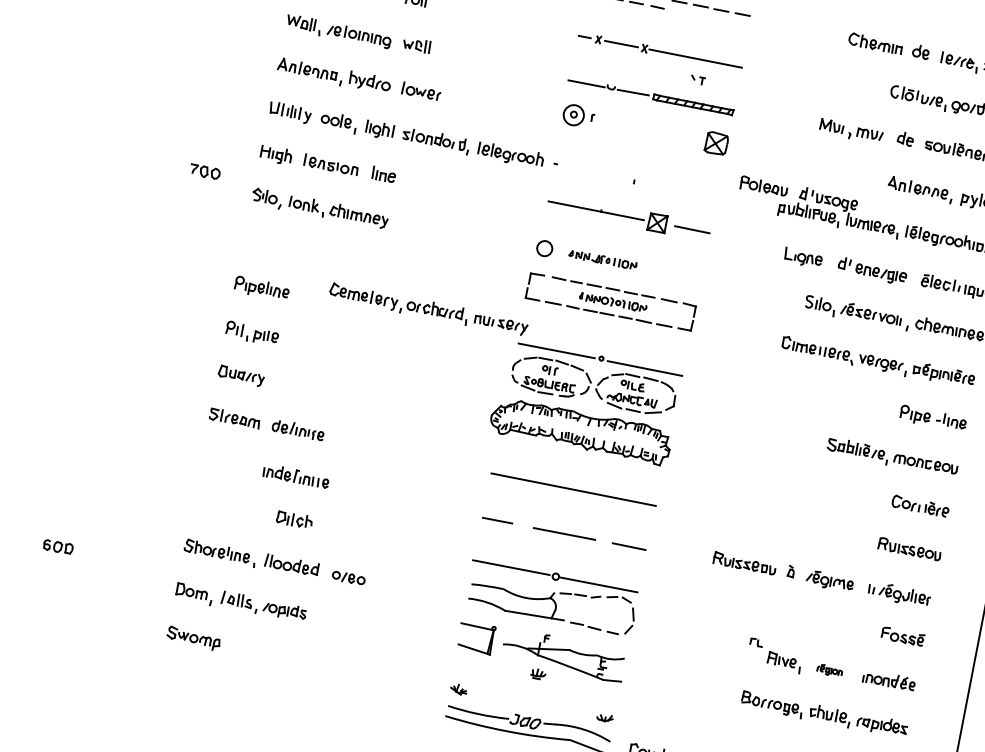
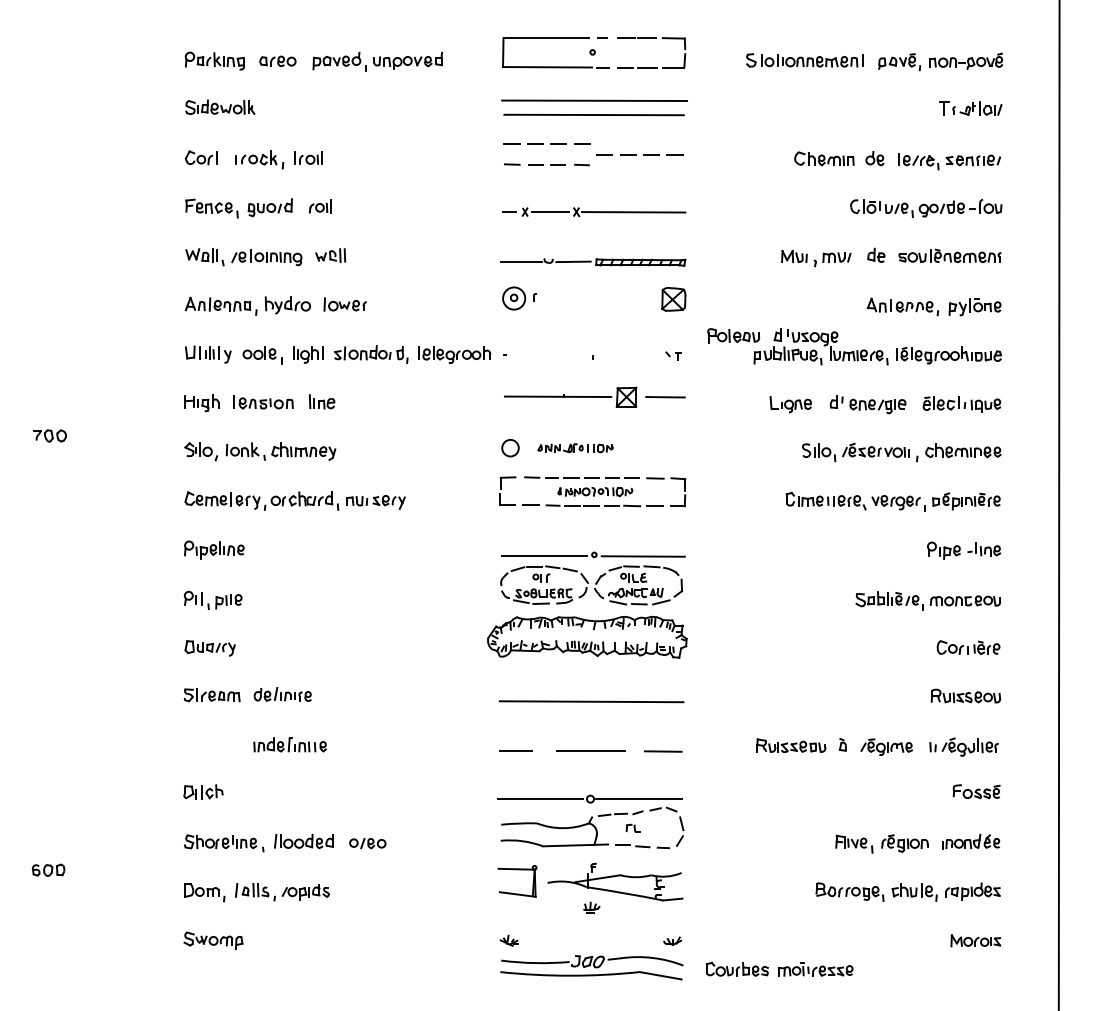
part: (698, 79) -> (673, 355), moved
part: (204, 171) -> (49, 435), moved
part: (428, 309) -> (294, 500), moved
part: (294, 519) -> (203, 791), moved
part: (756, 641) -> (632, 827), moved
part: (829, 670) -> (904, 843), size x1.67

